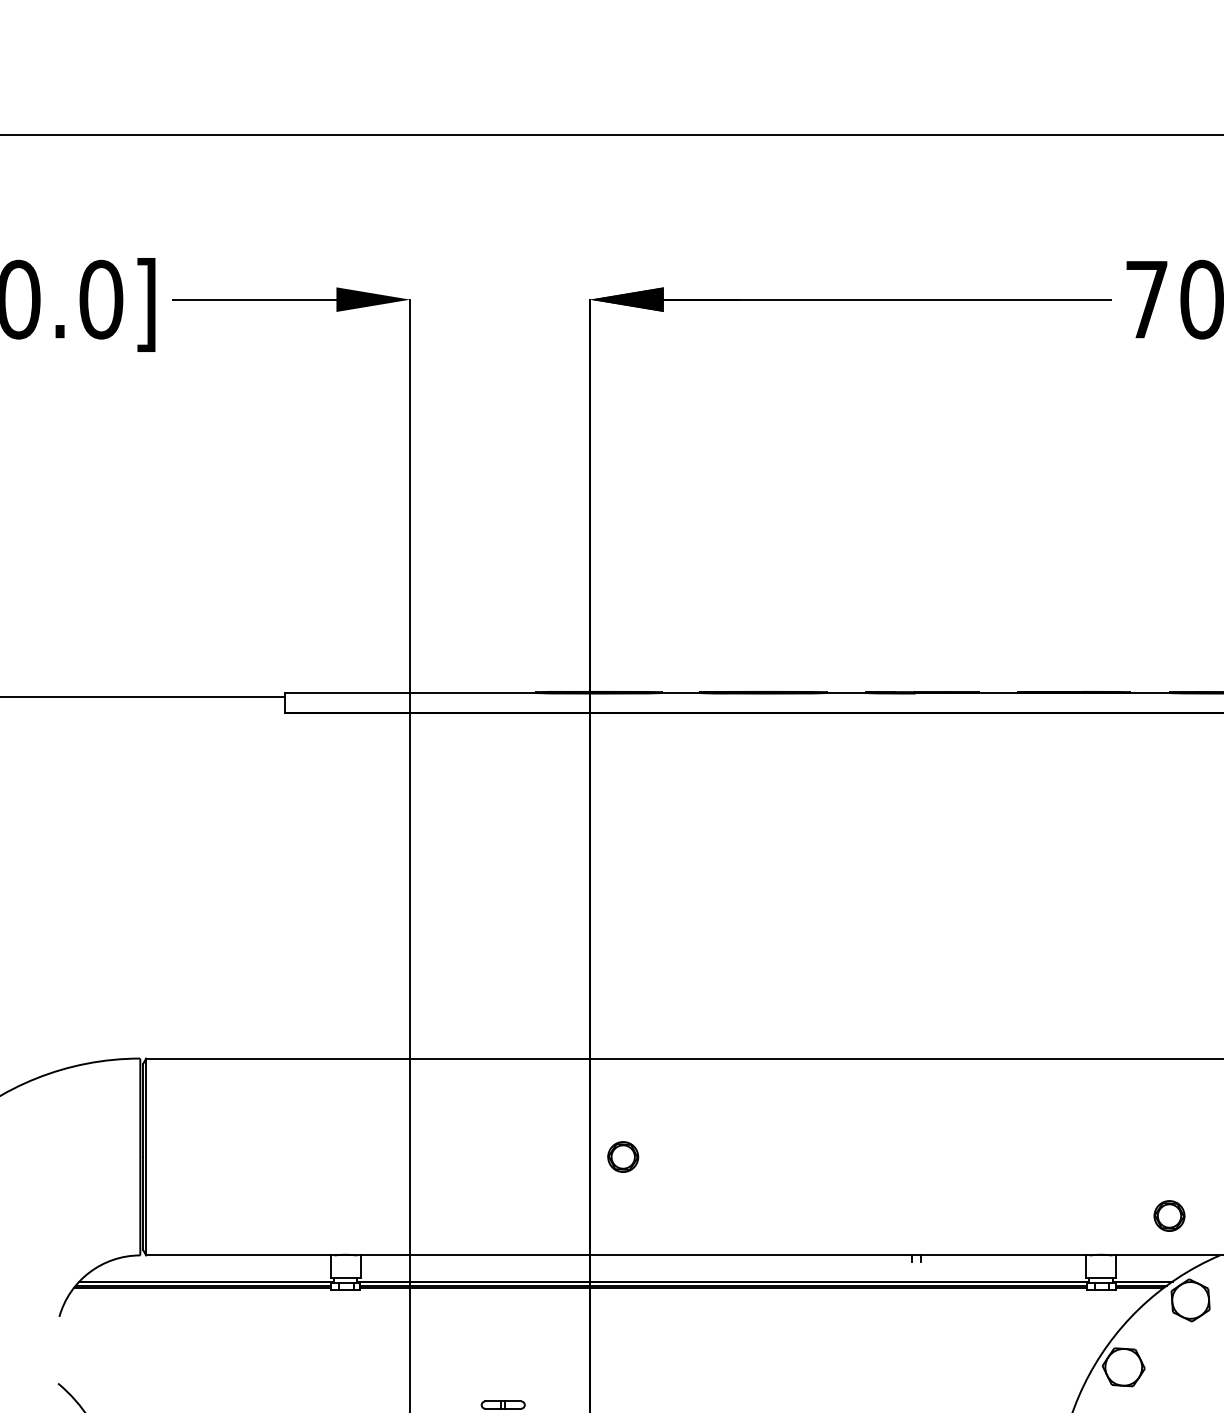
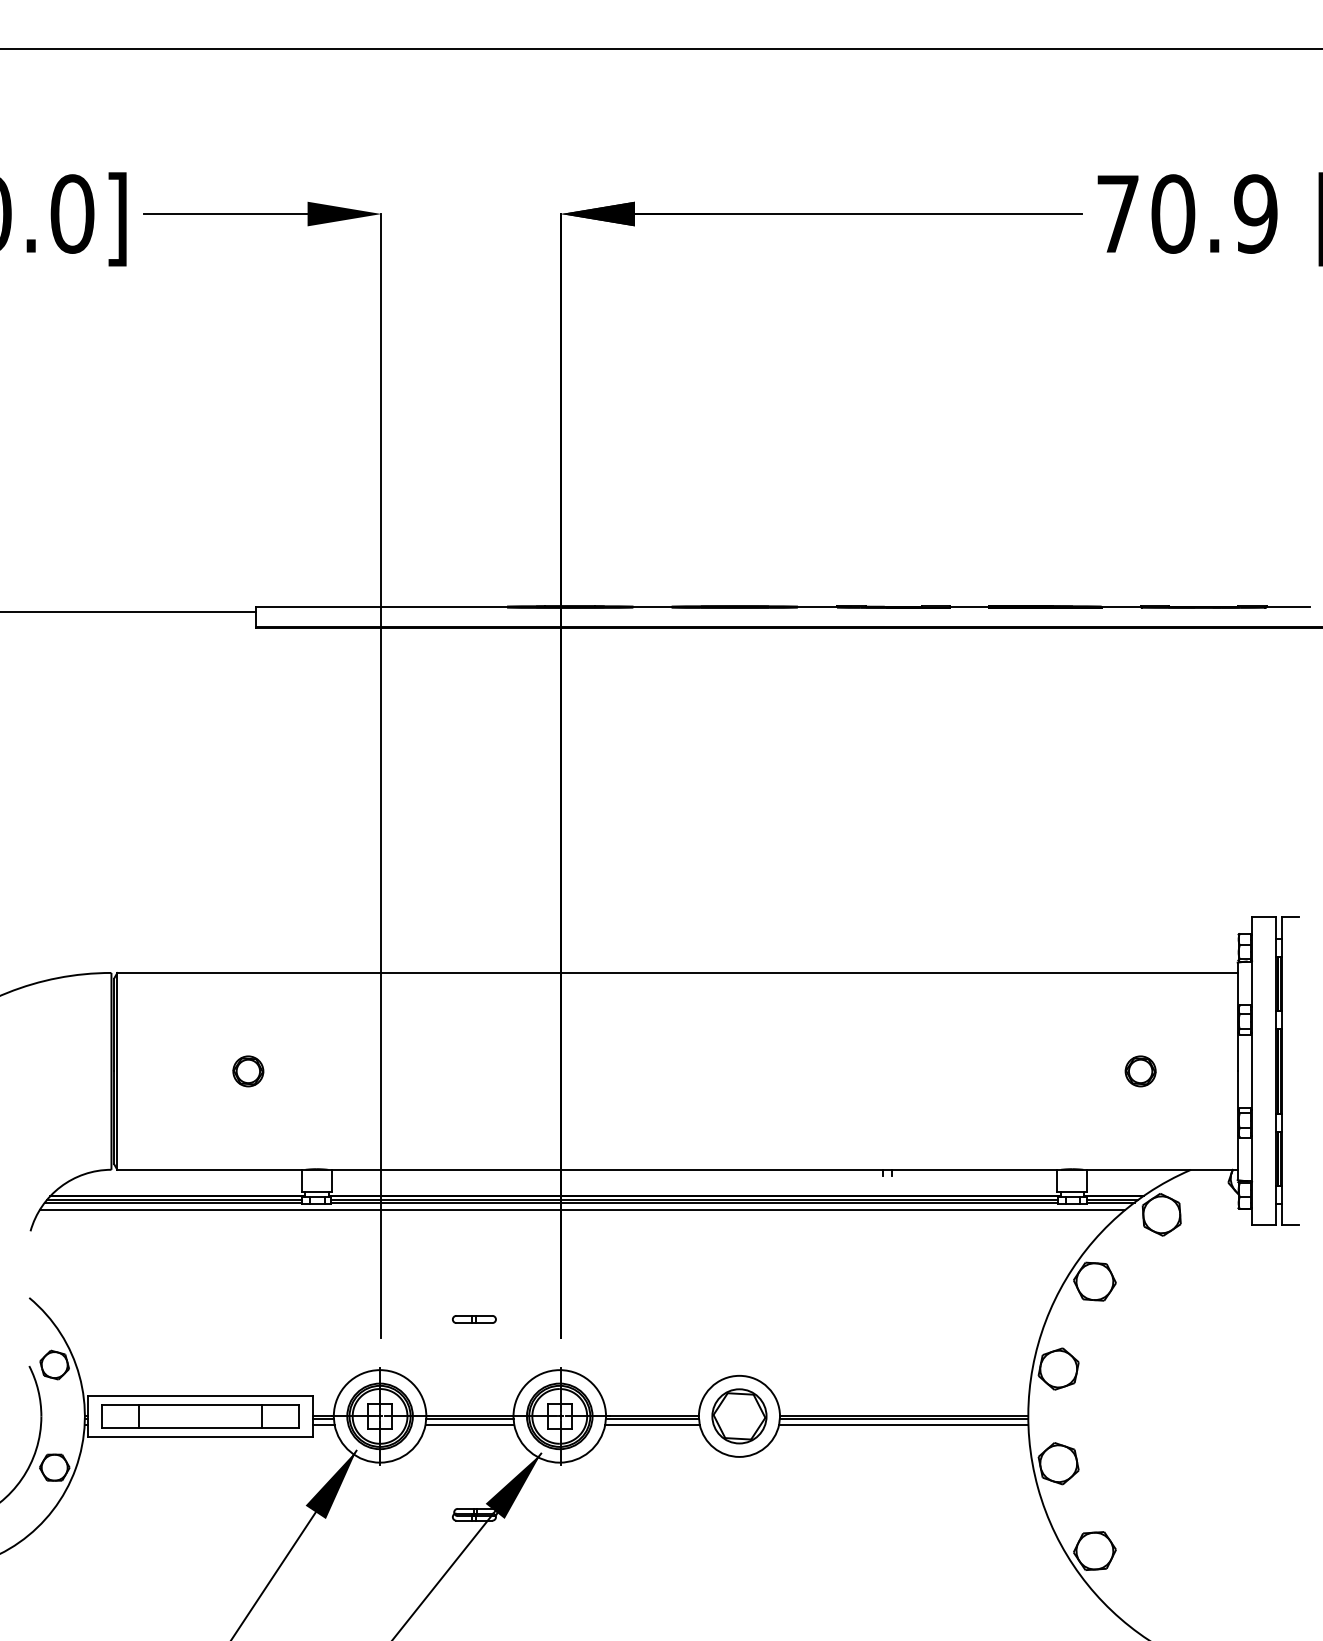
part: (623, 1157) -> (248, 1071), moved
part: (1169, 1216) -> (1140, 1071), moved
line: (611, 1295) -> (582, 1209), added

